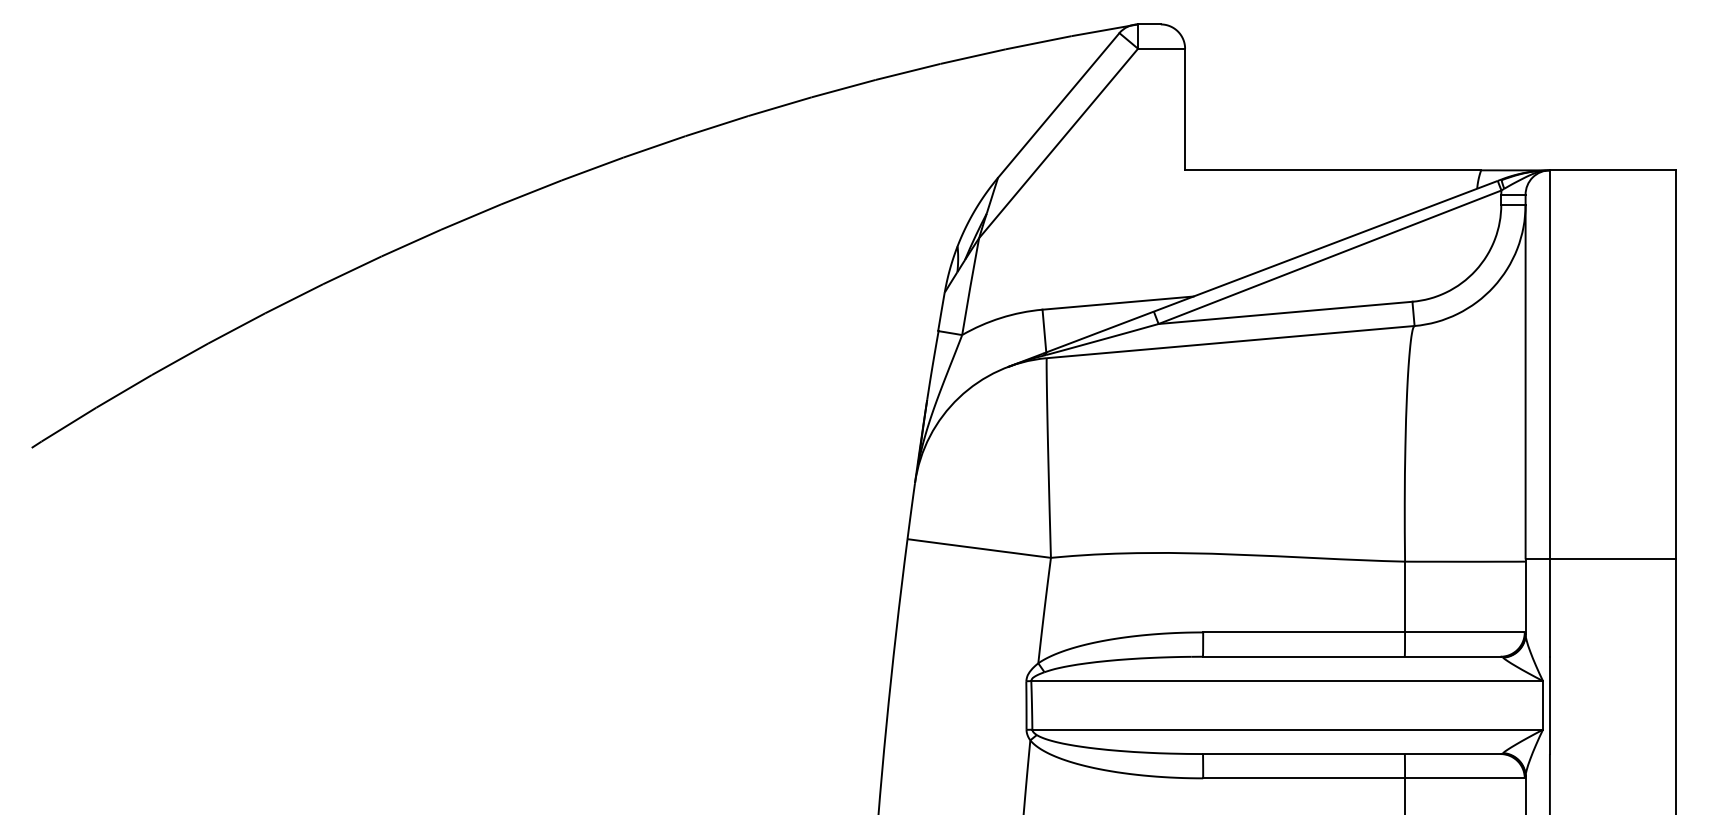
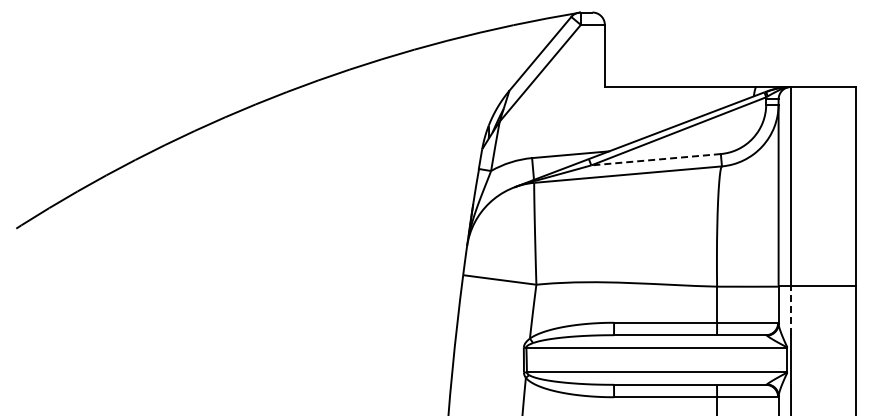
line: (1284, 312) -> (655, 159), solid -> dashed
line: (1550, 608) -> (791, 310), solid -> dashed

